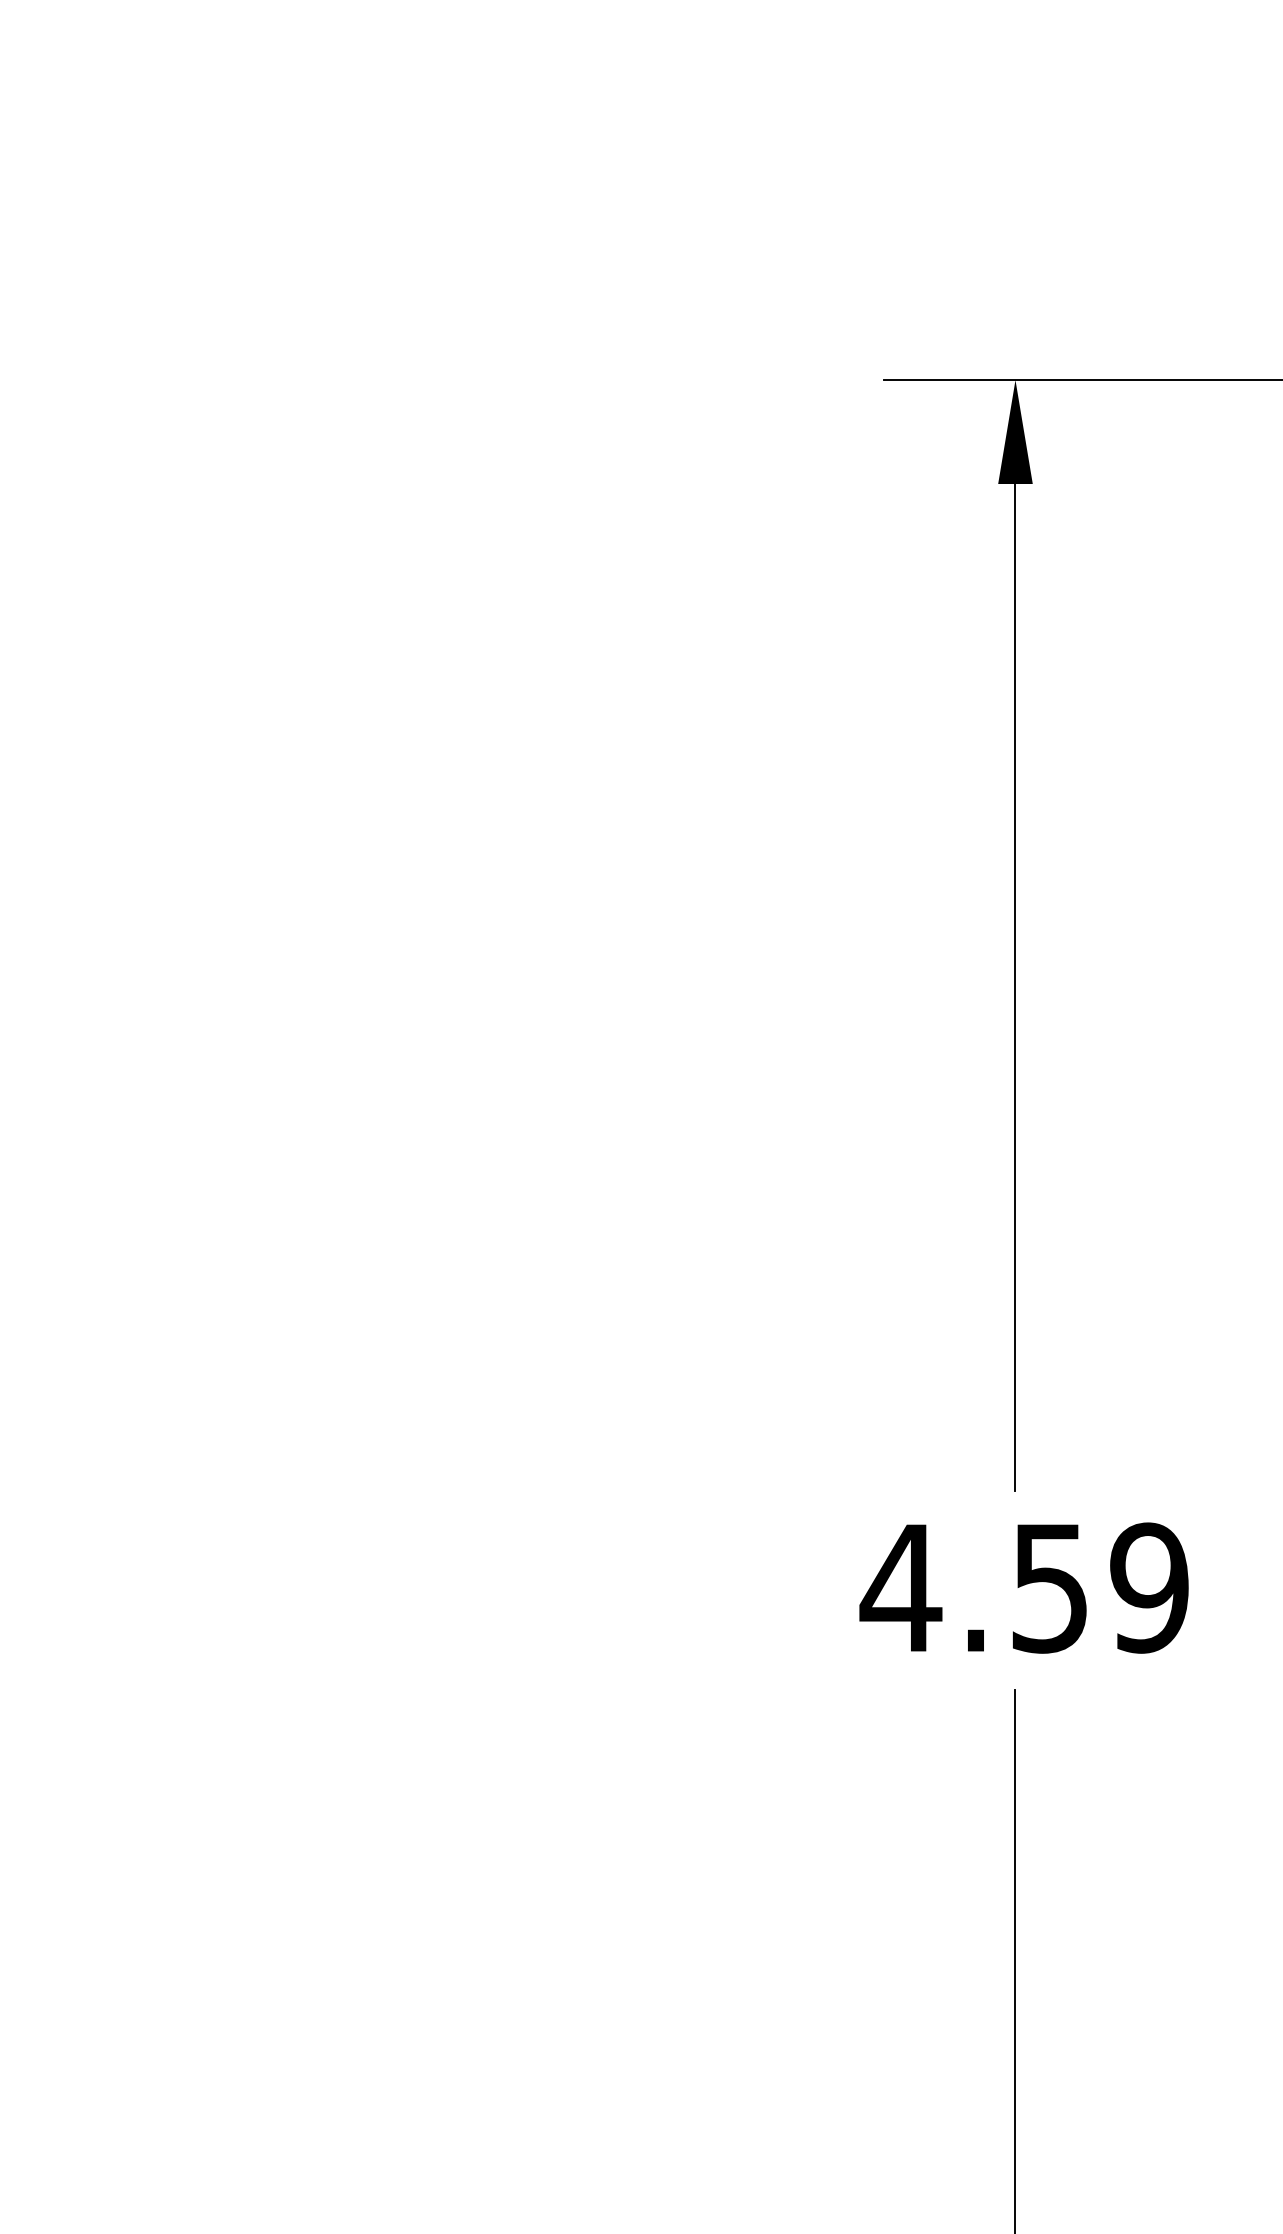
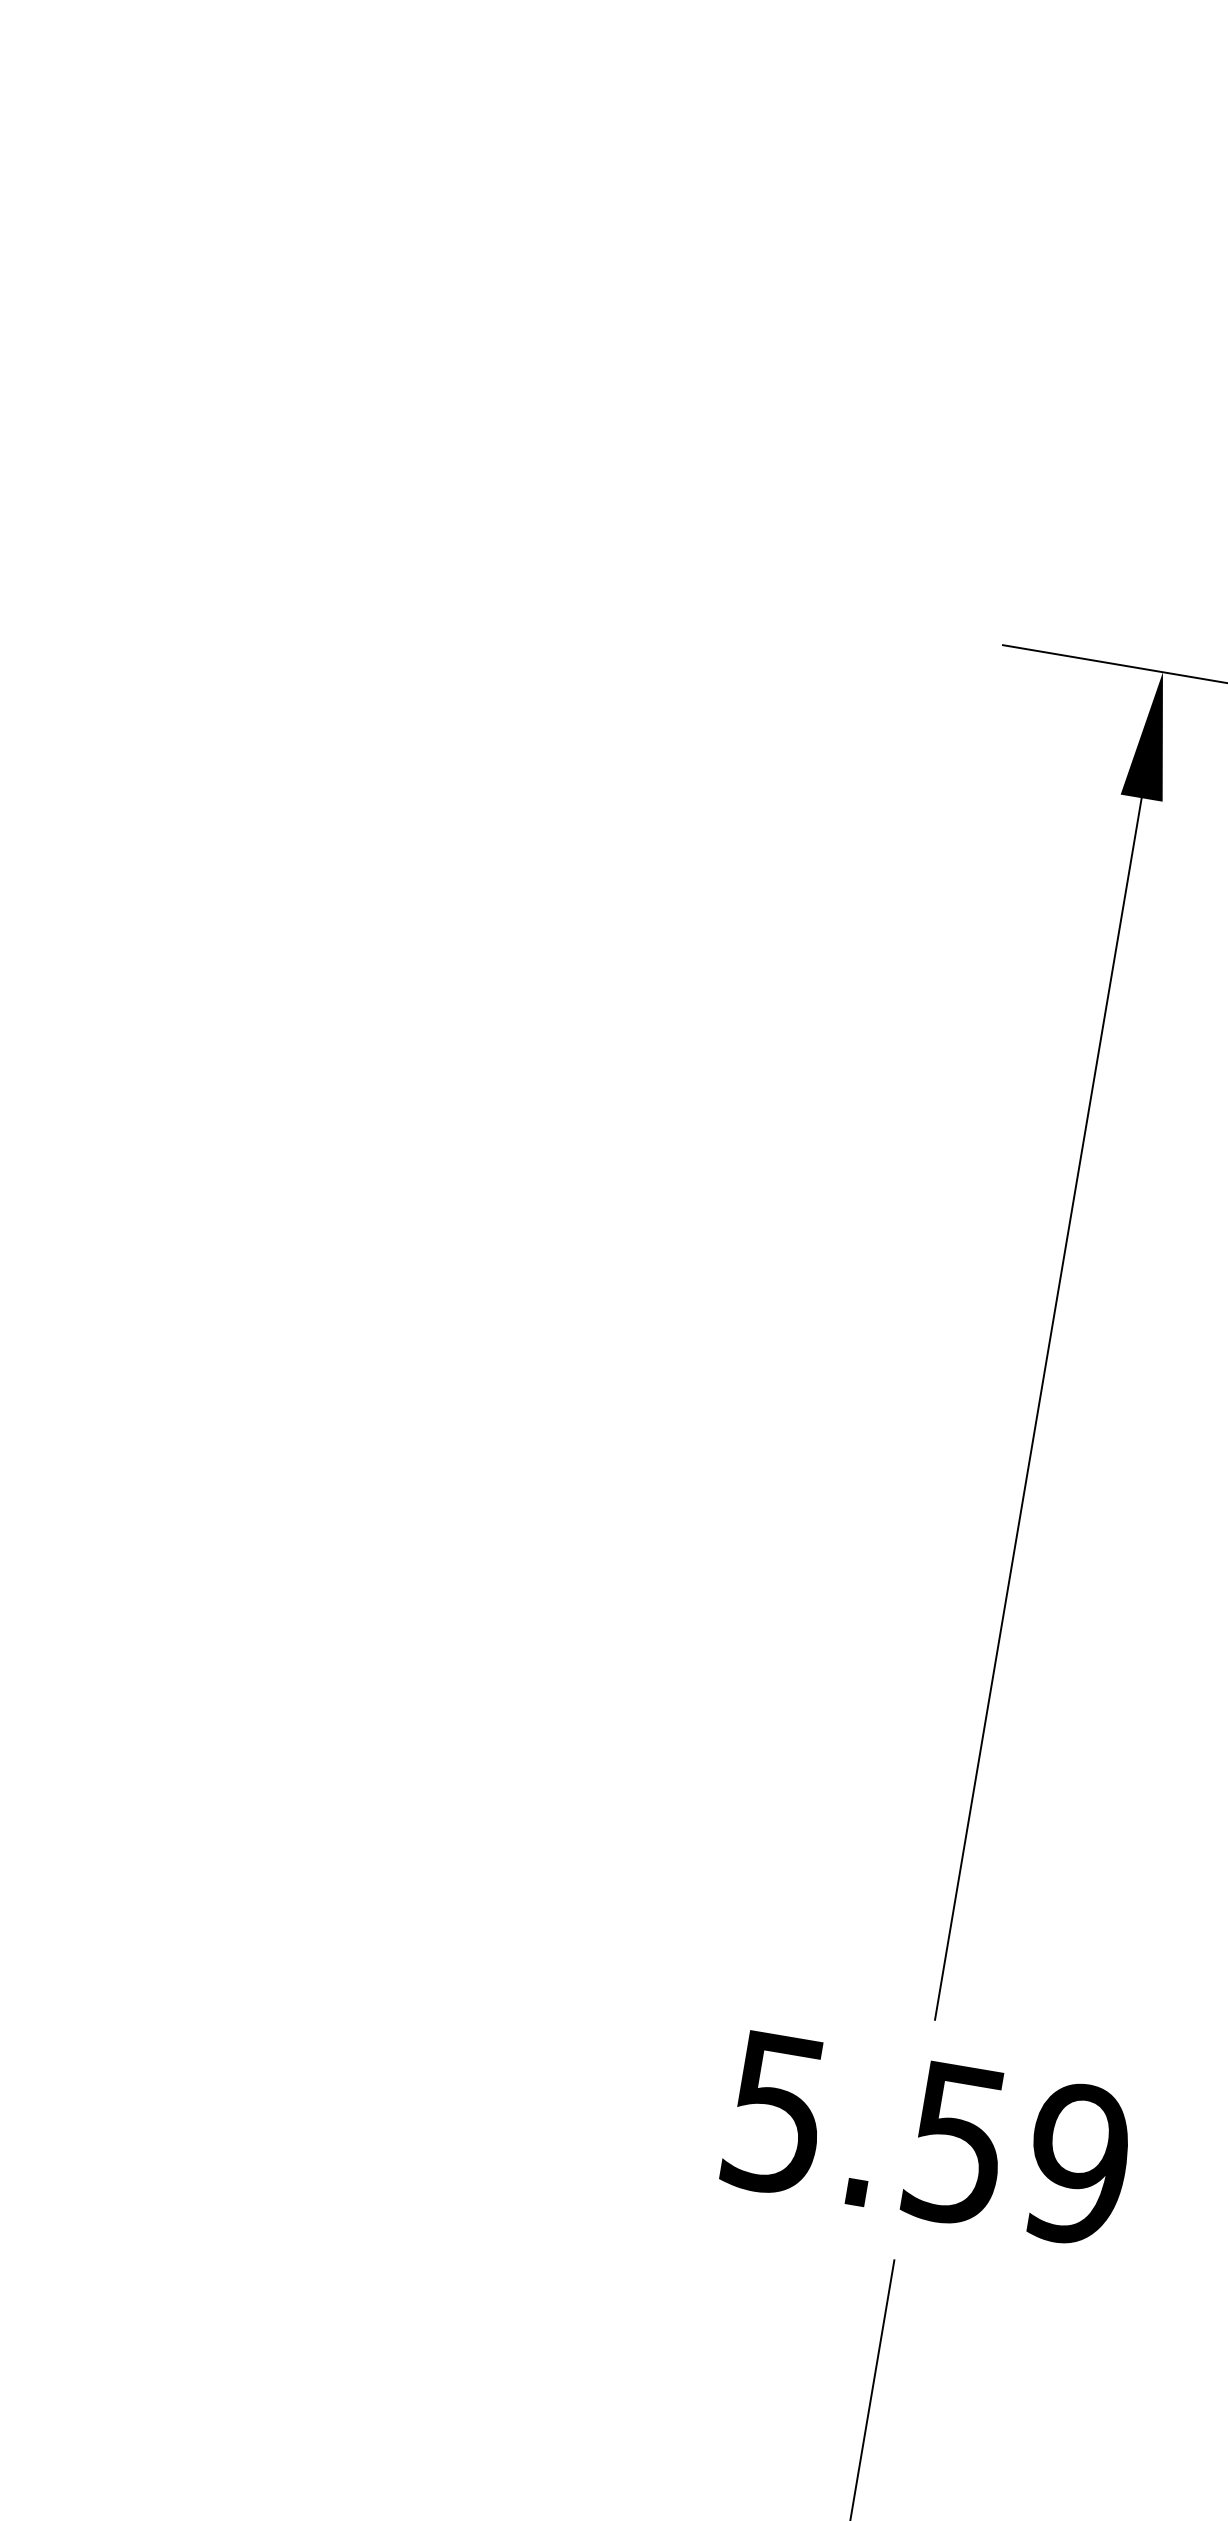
text: (900, 1588) -> (775, 2113), 4.59 -> 5.59

